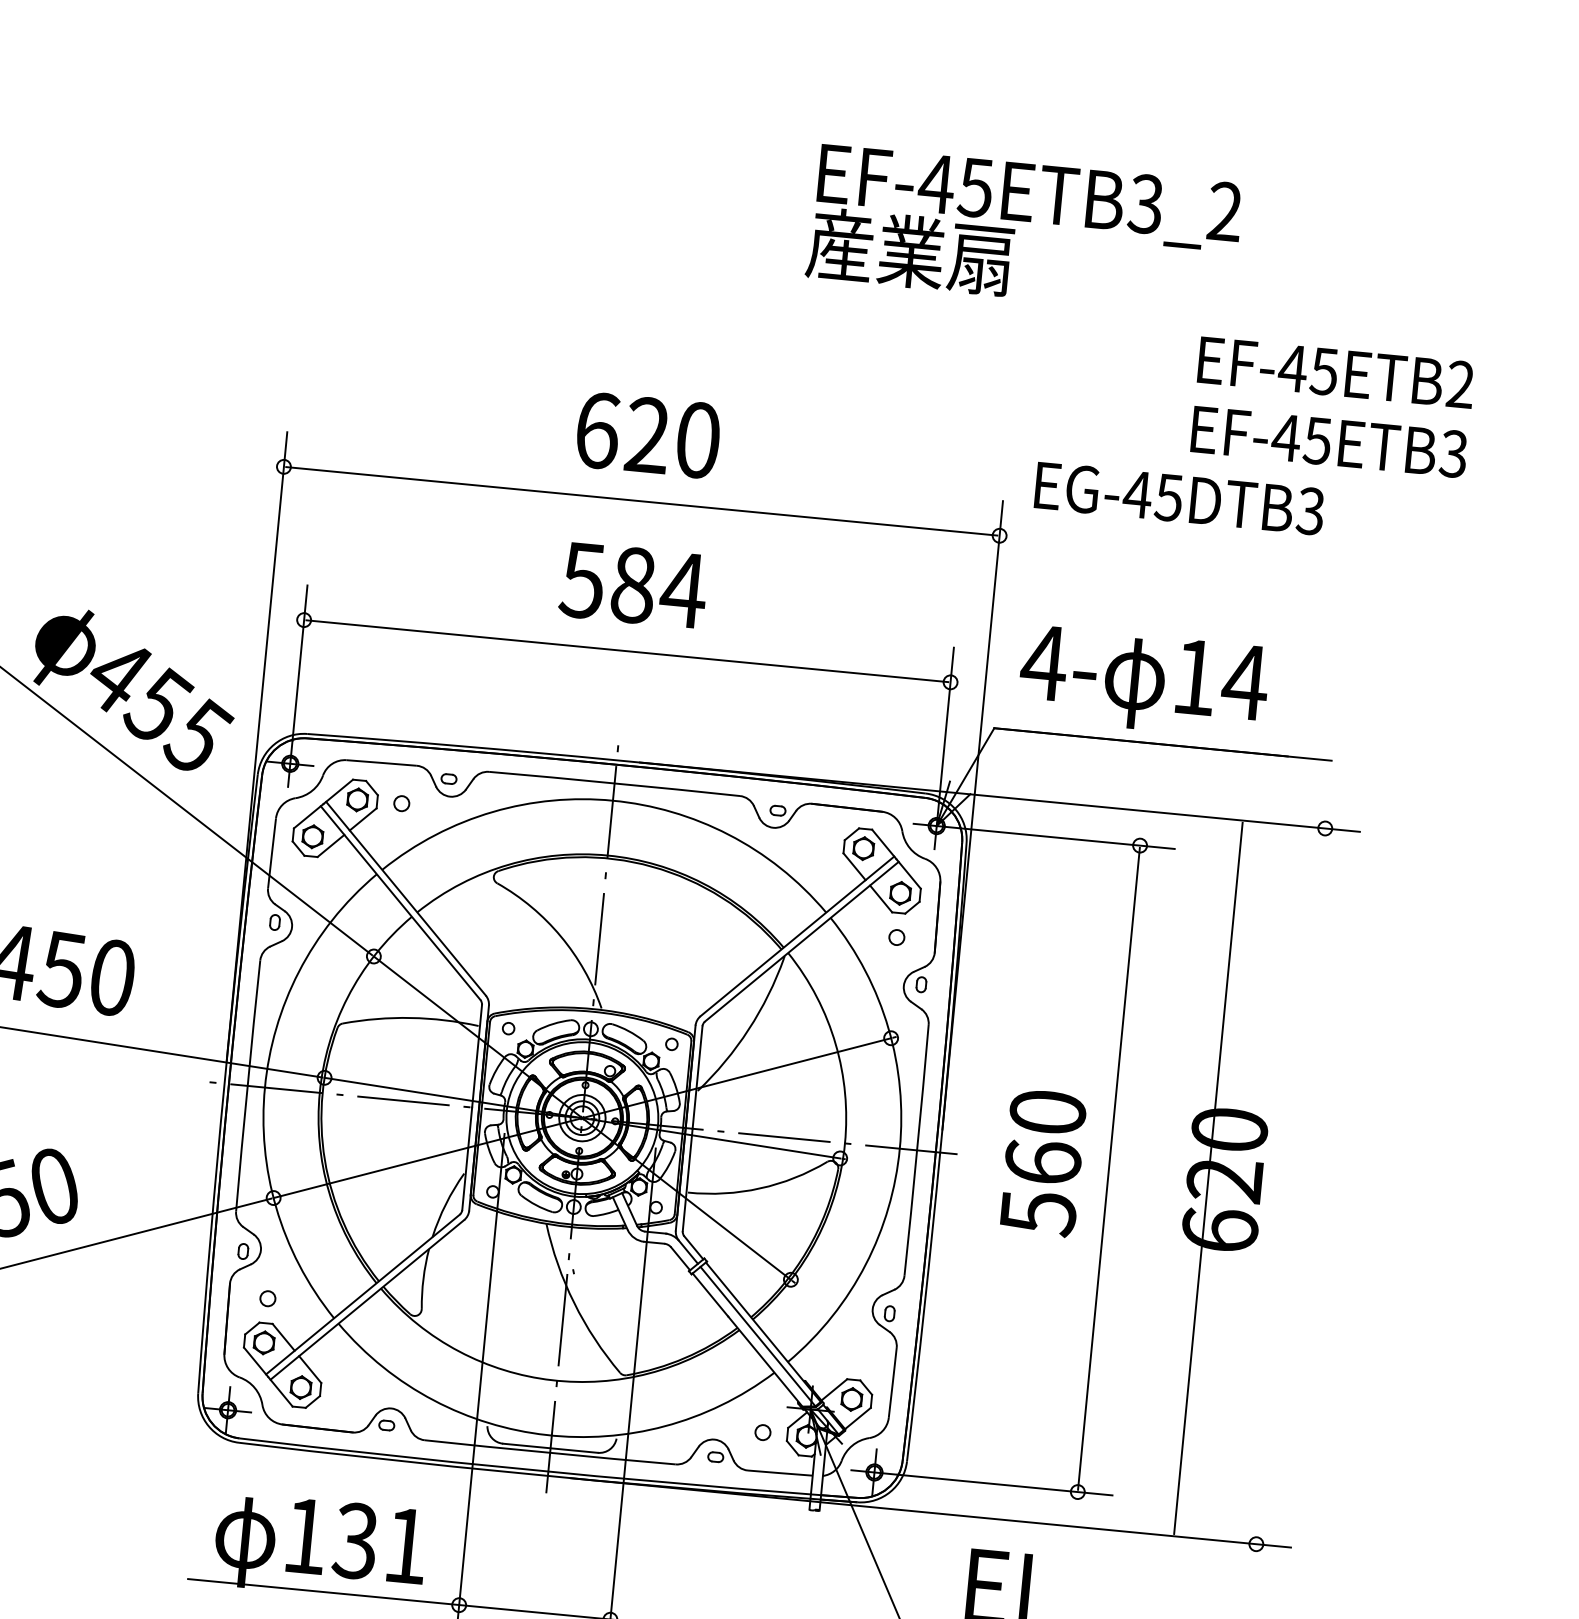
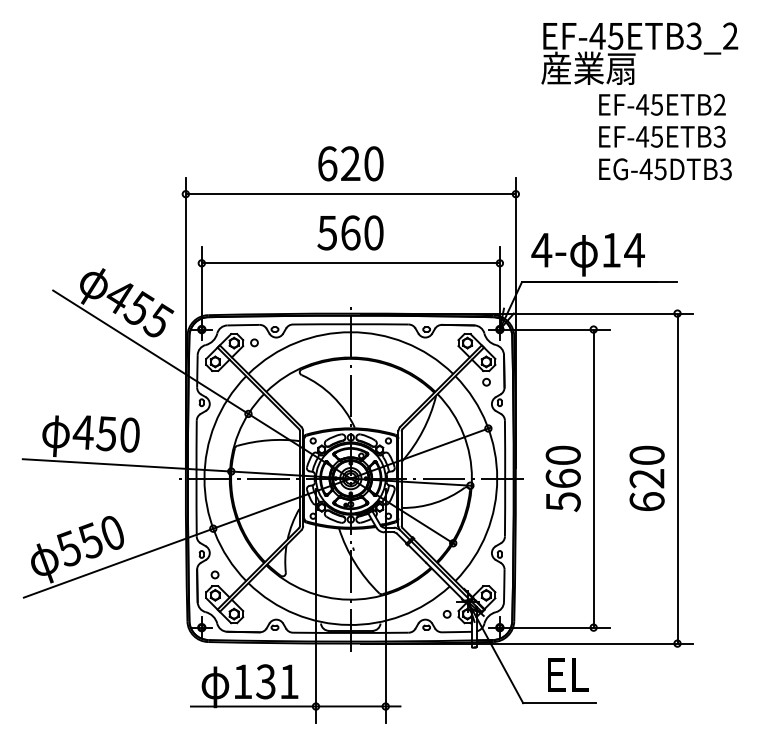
text: (1023, 230) -> (639, 53), moved
text: (1179, 499) -> (665, 169), moved
text: (659, 586) -> (362, 232), 584 -> 560
line: (1208, 1178) -> (677, 478), moved

